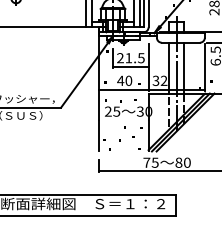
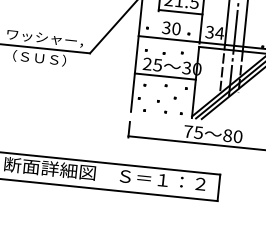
text: (120, 80) -> (166, 27), 40 -> 30
text: (163, 80) -> (219, 32), 32 -> 34
line: (123, 120) -> (164, 76), added

